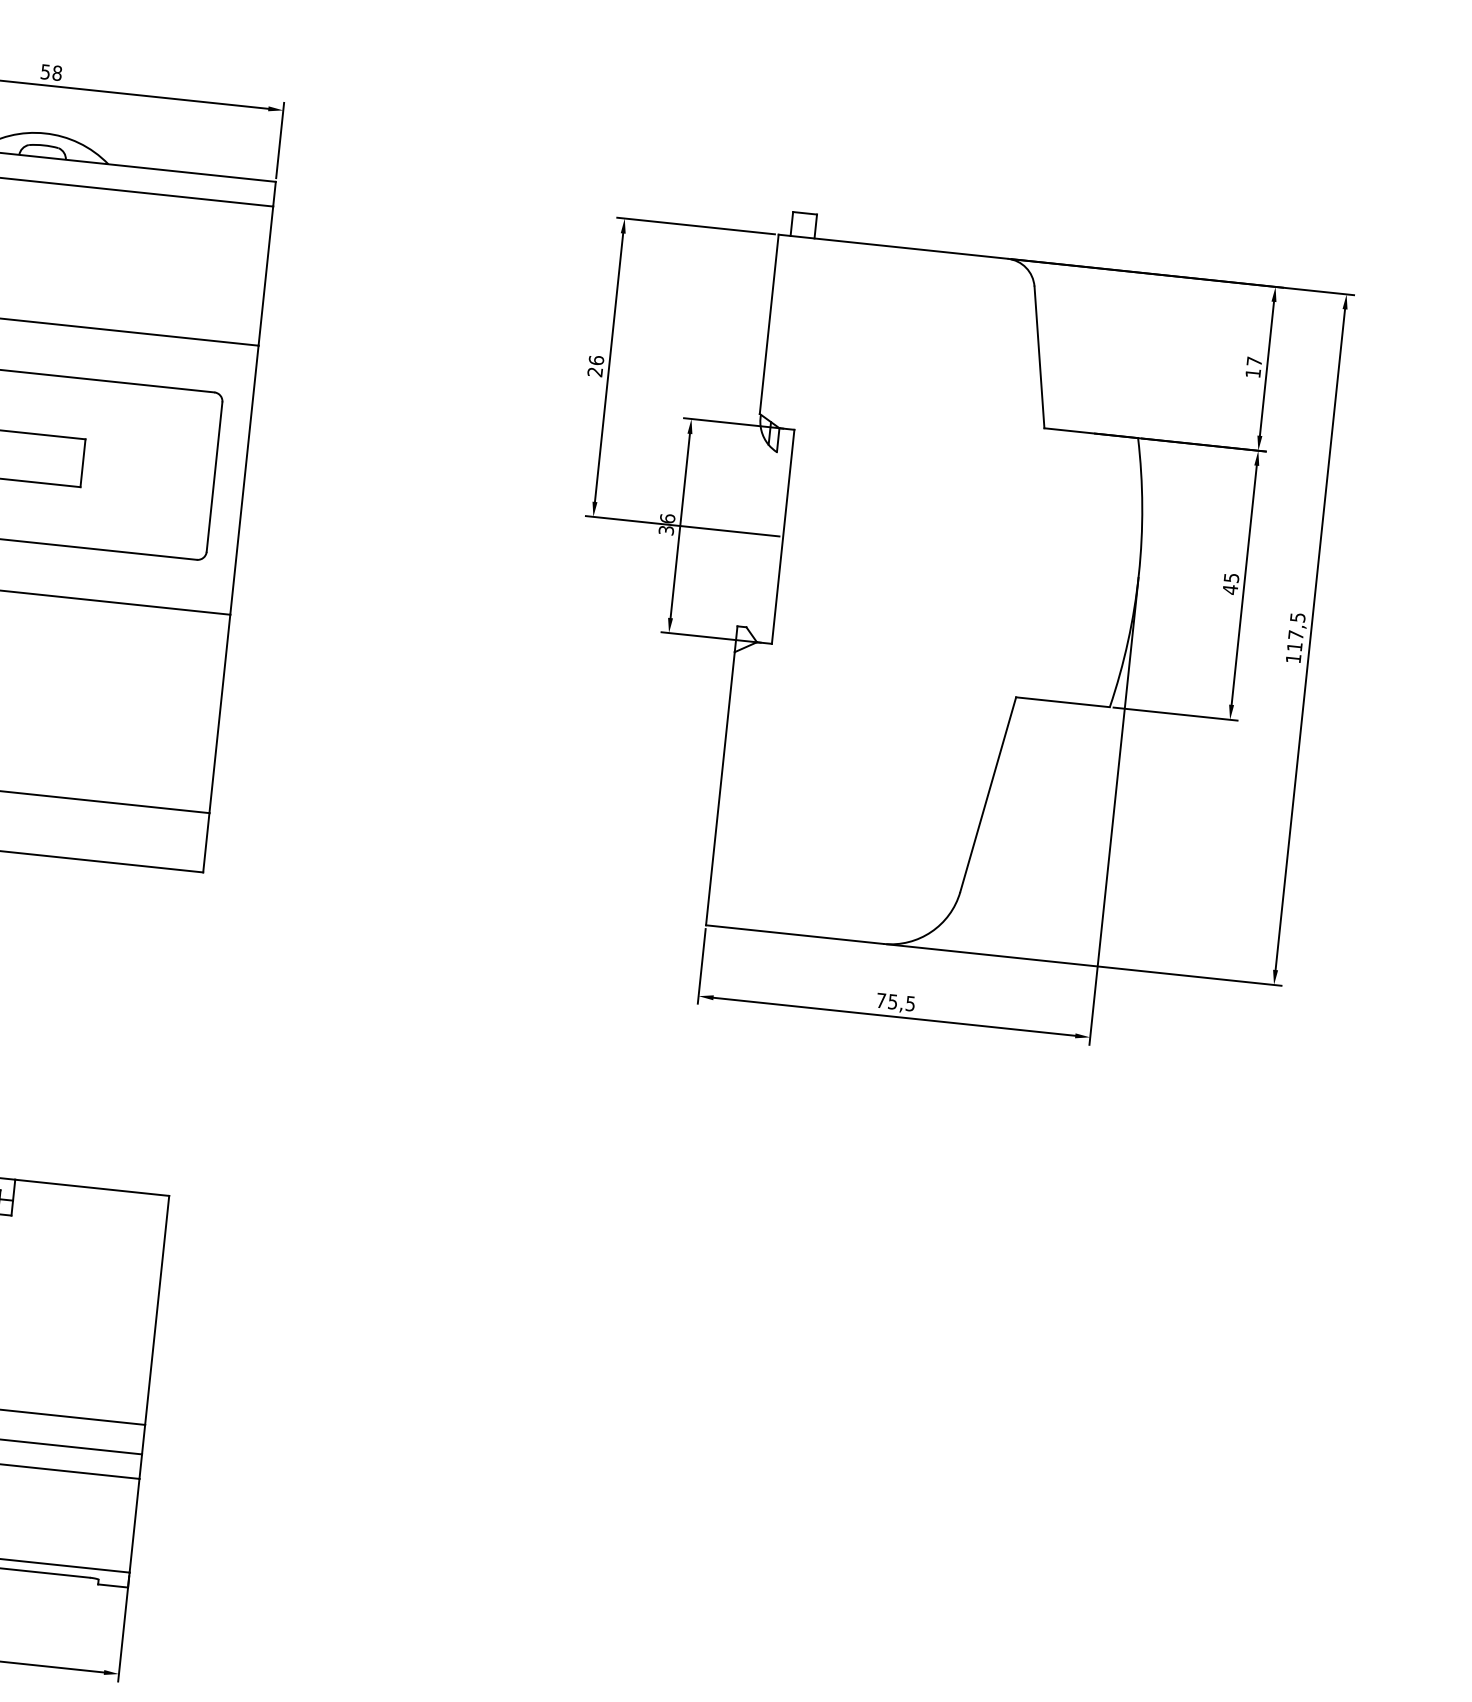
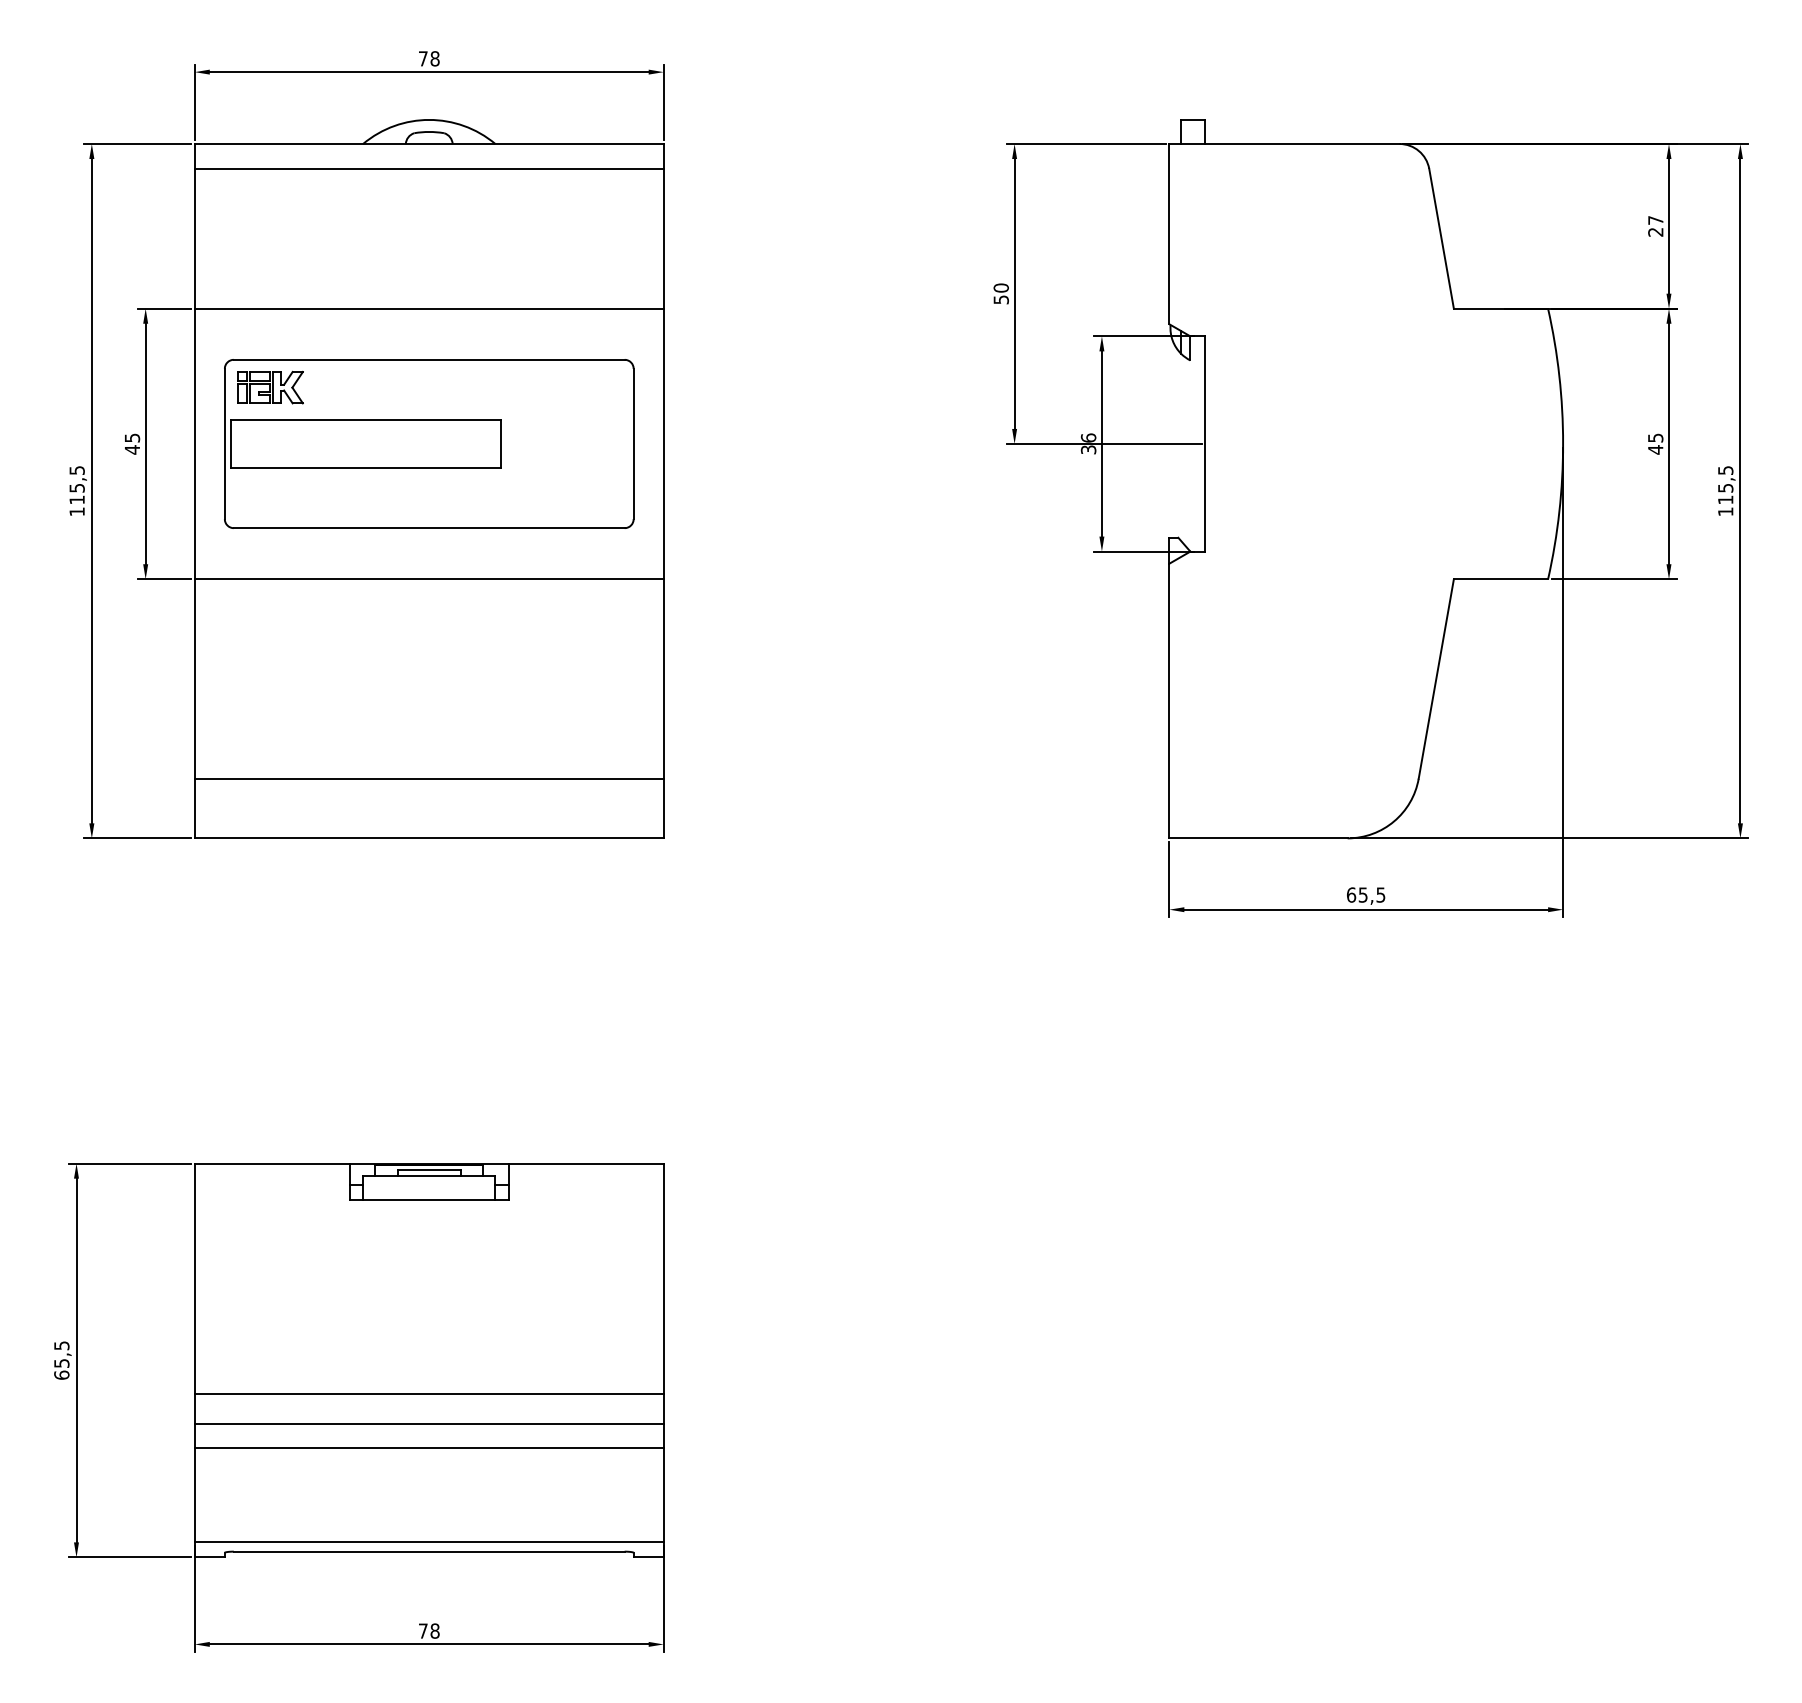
text: (44, 71) -> (422, 58), 58 -> 78
text: (595, 365) -> (1000, 293), 26 -> 50
text: (1252, 373) -> (1655, 232), 17 -> 27
text: (1295, 635) -> (1725, 488), 117,5 -> 115,5
text: (881, 1000) -> (1351, 894), 75,5 -> 65,5

